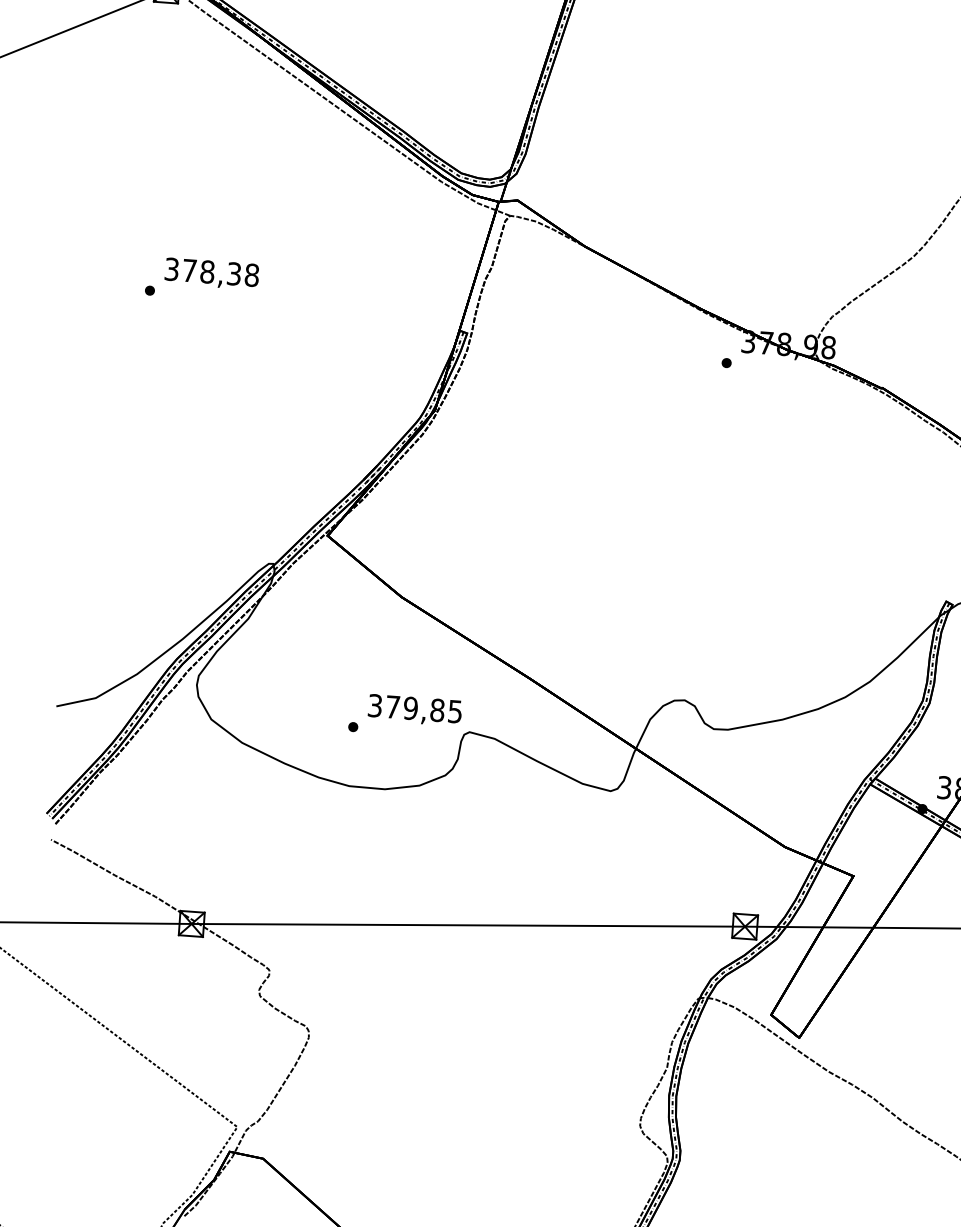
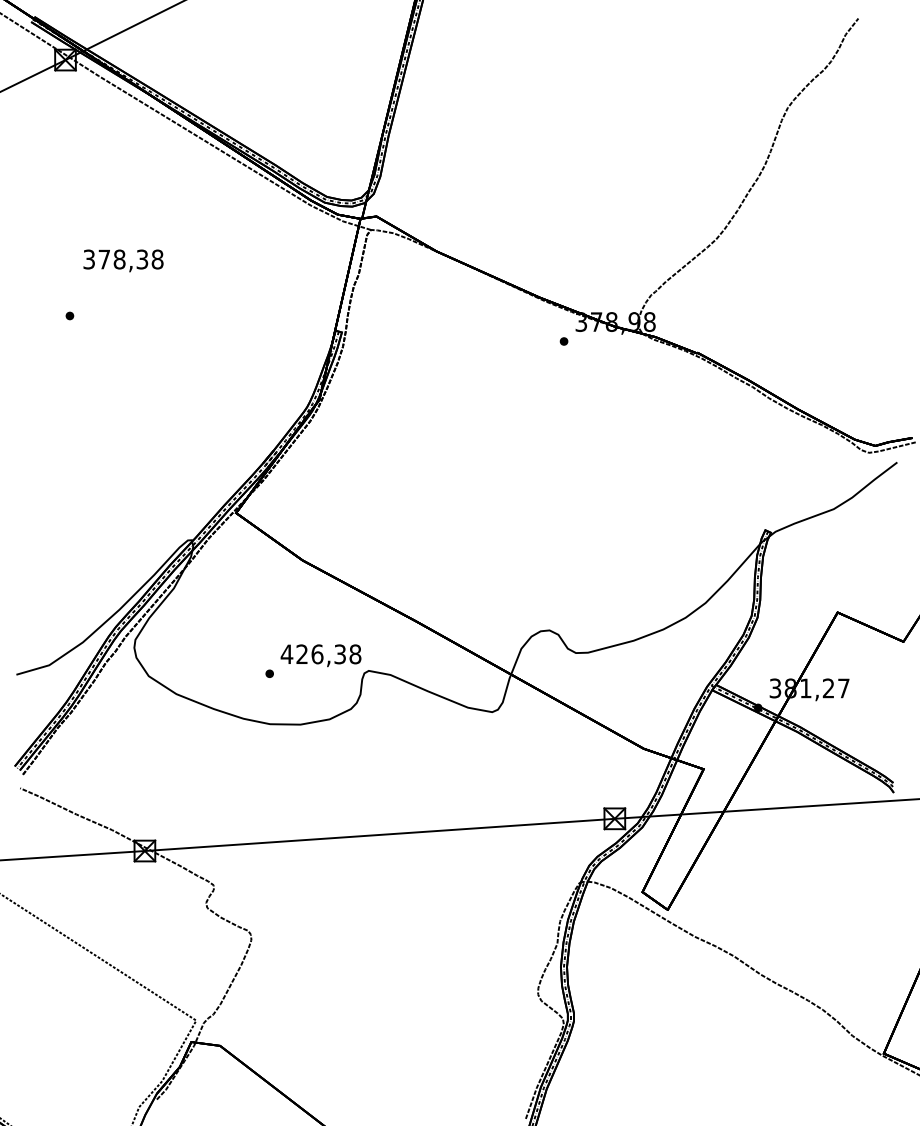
text: (211, 273) -> (123, 260), moved
text: (414, 708) -> (320, 654), 379,85 -> 426,38

